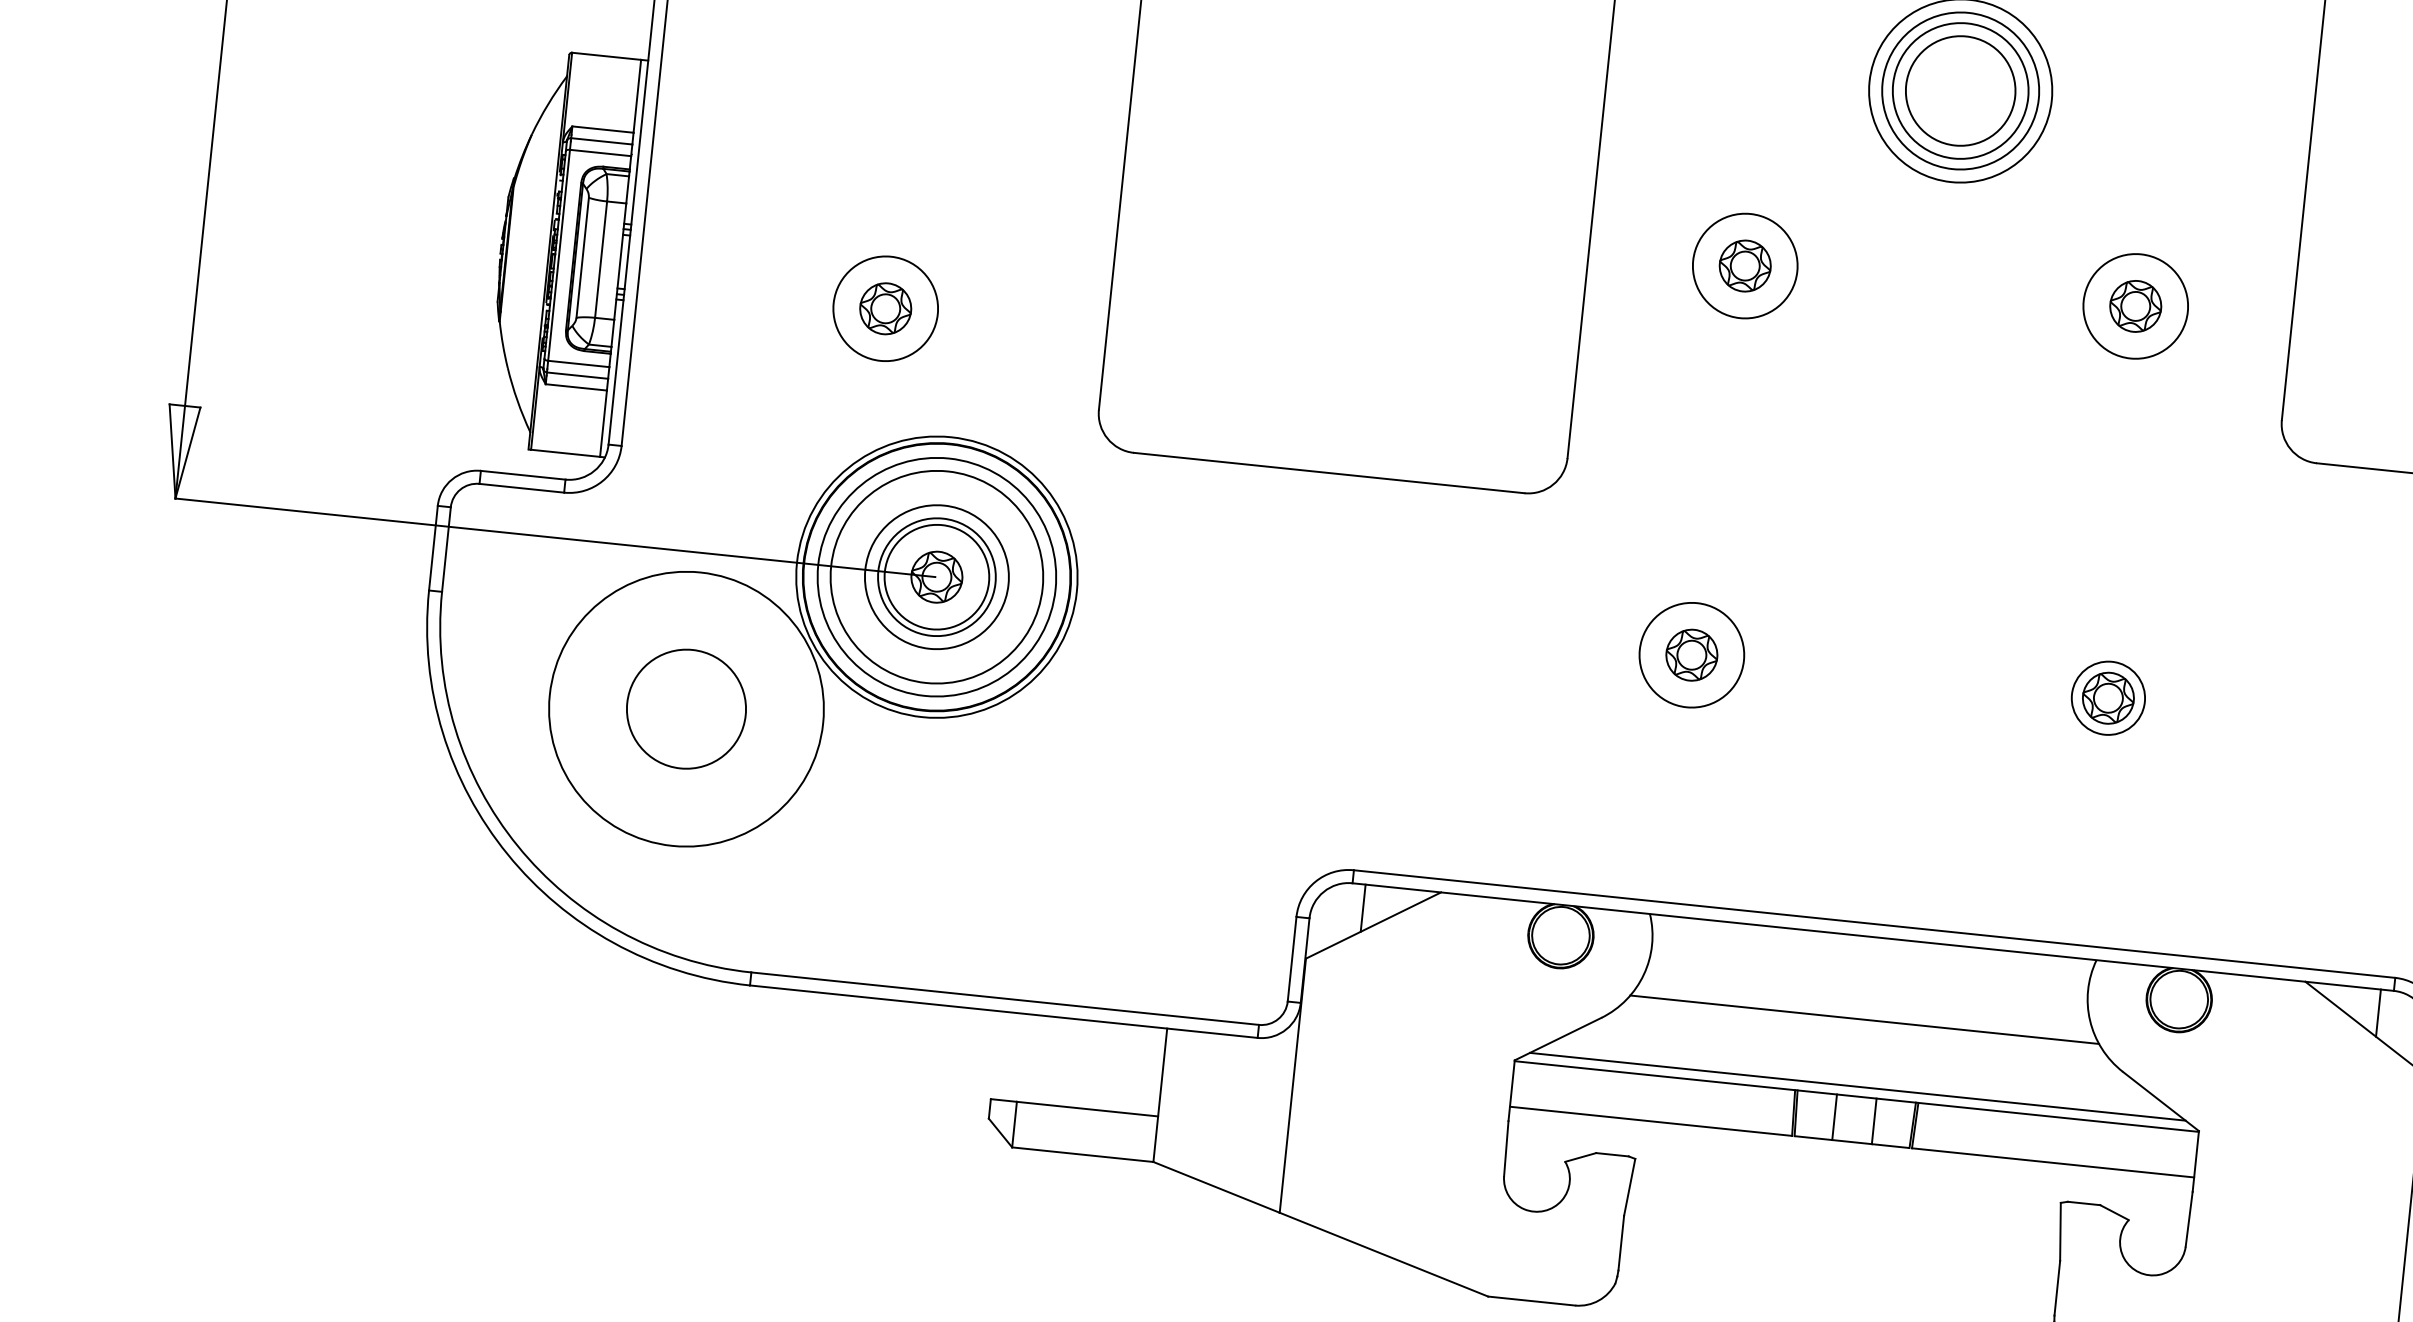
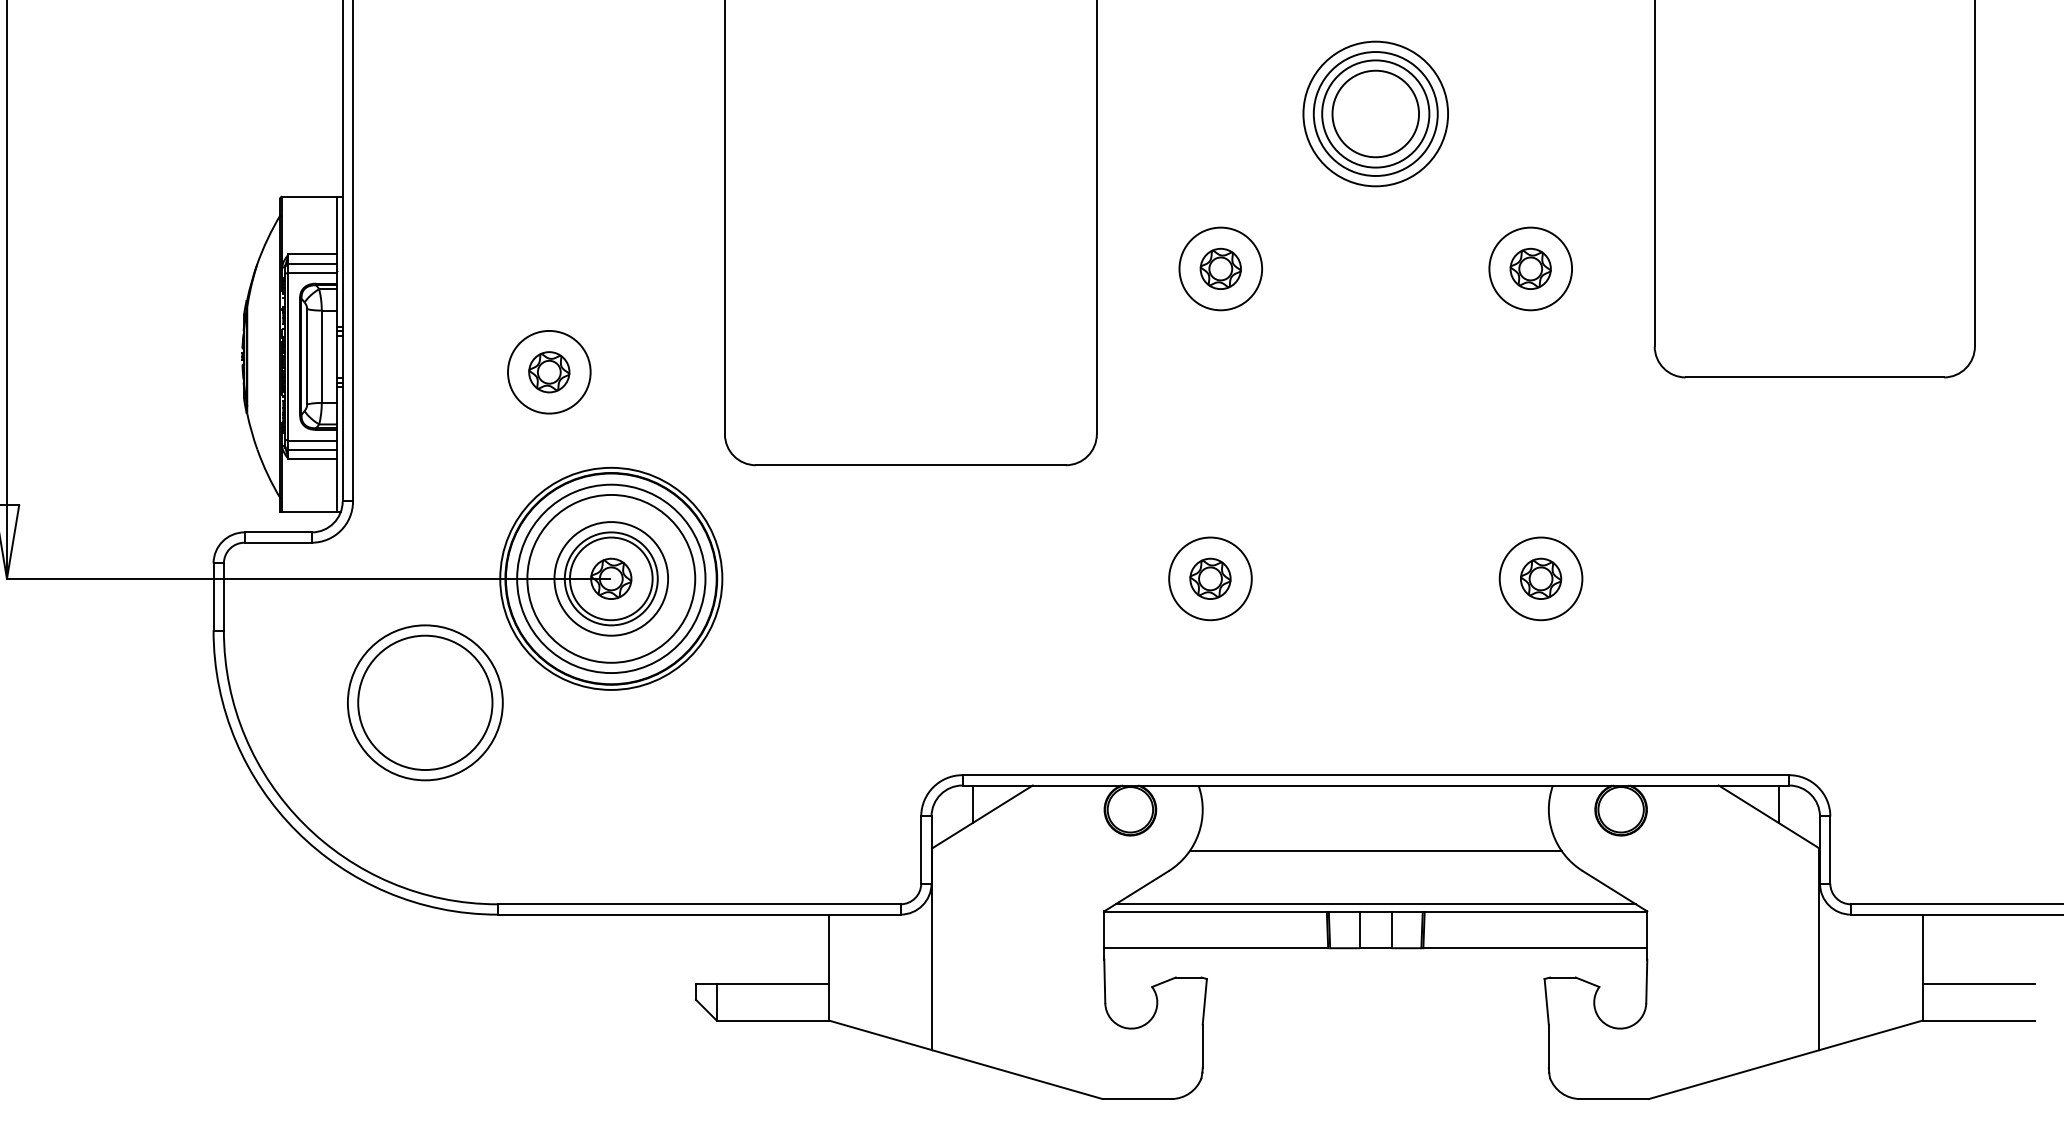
circle: (2107, 697) -> (1540, 578), size x1.43
circle: (685, 708) -> (424, 702), size x0.71
circle: (686, 708) -> (425, 702), size x1.43

